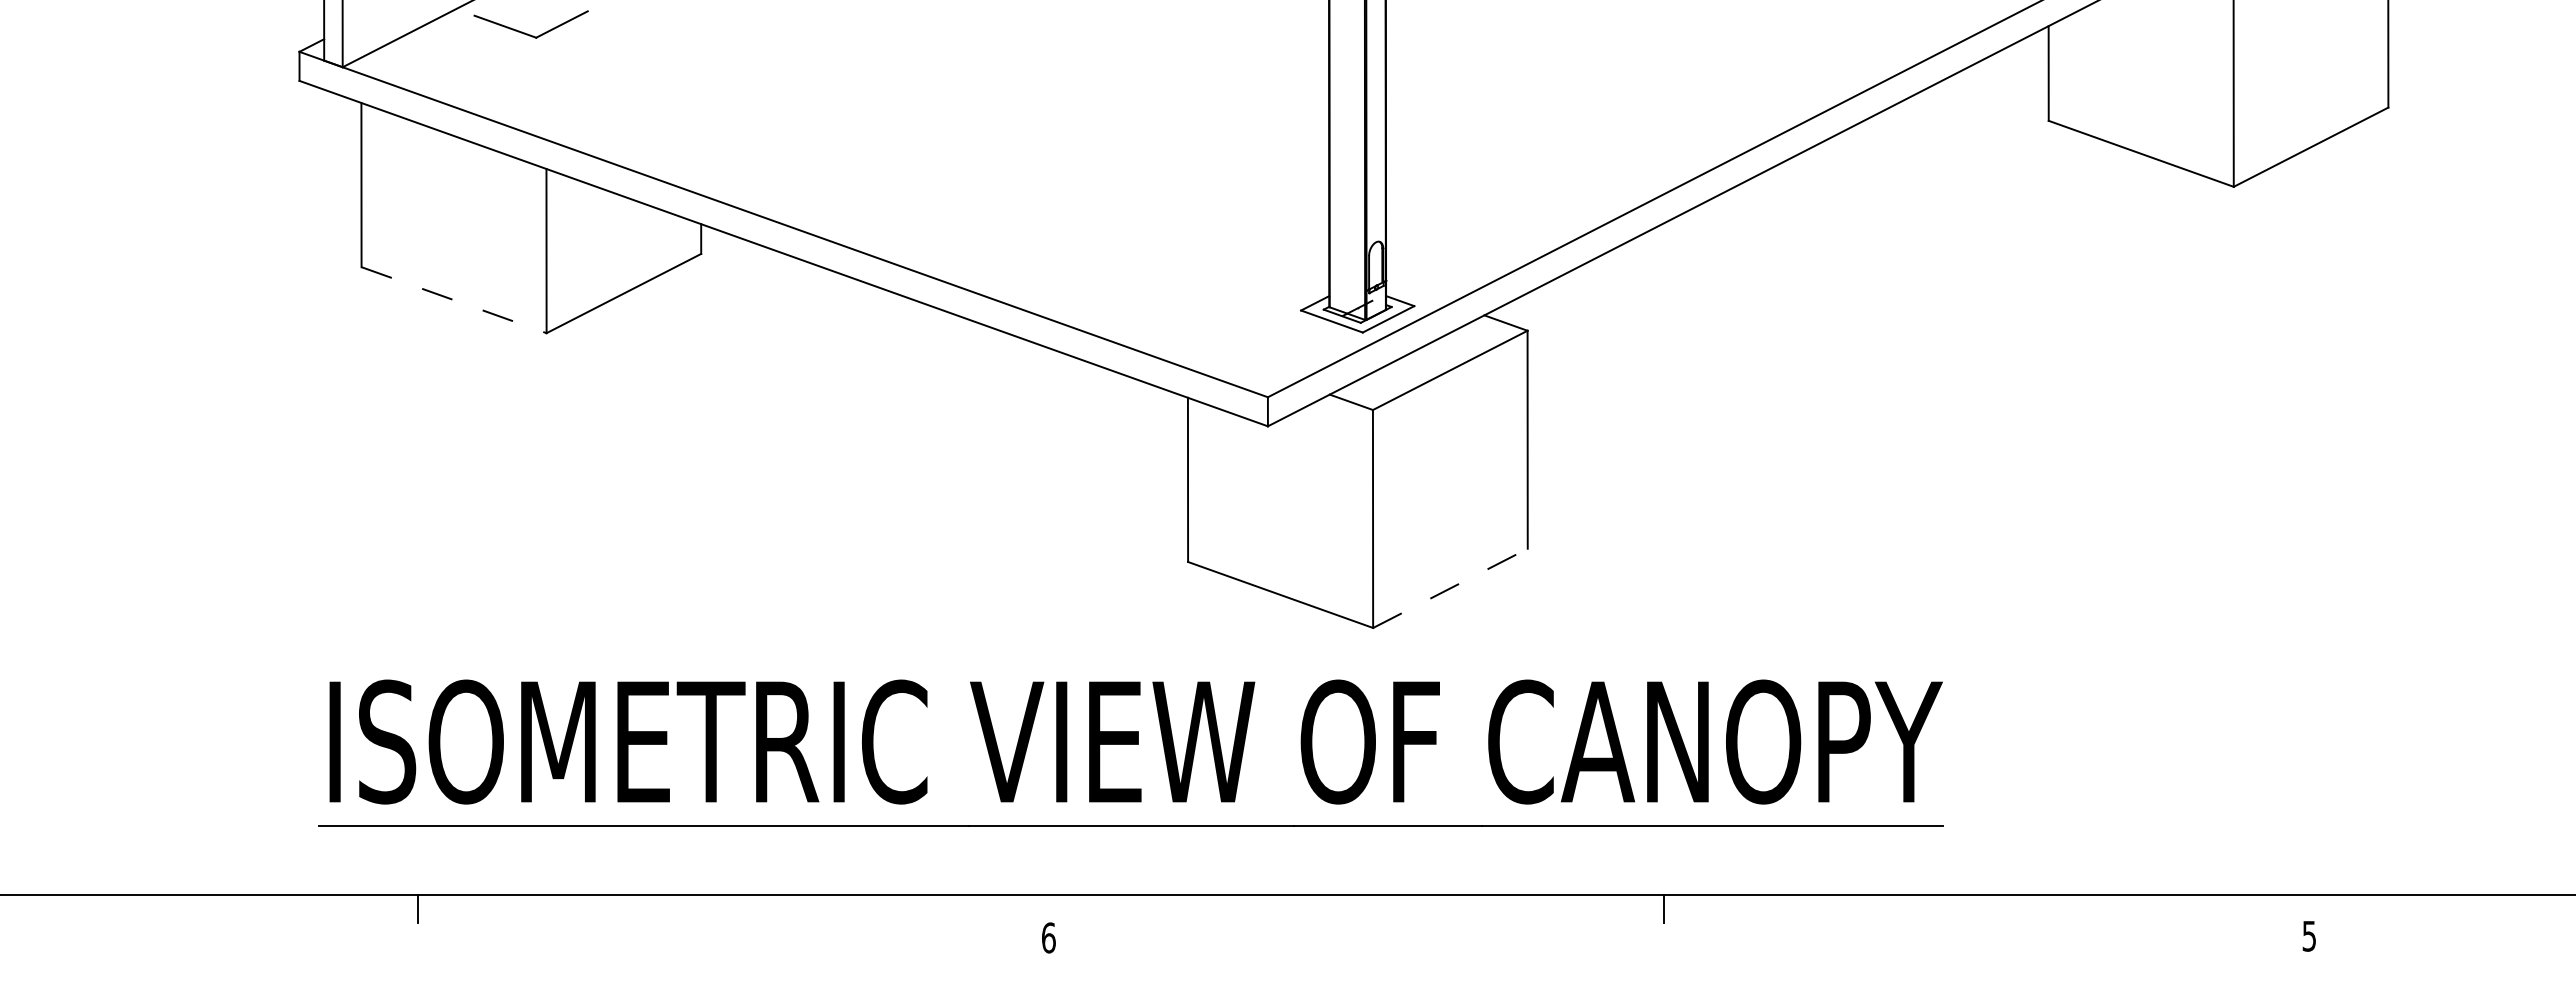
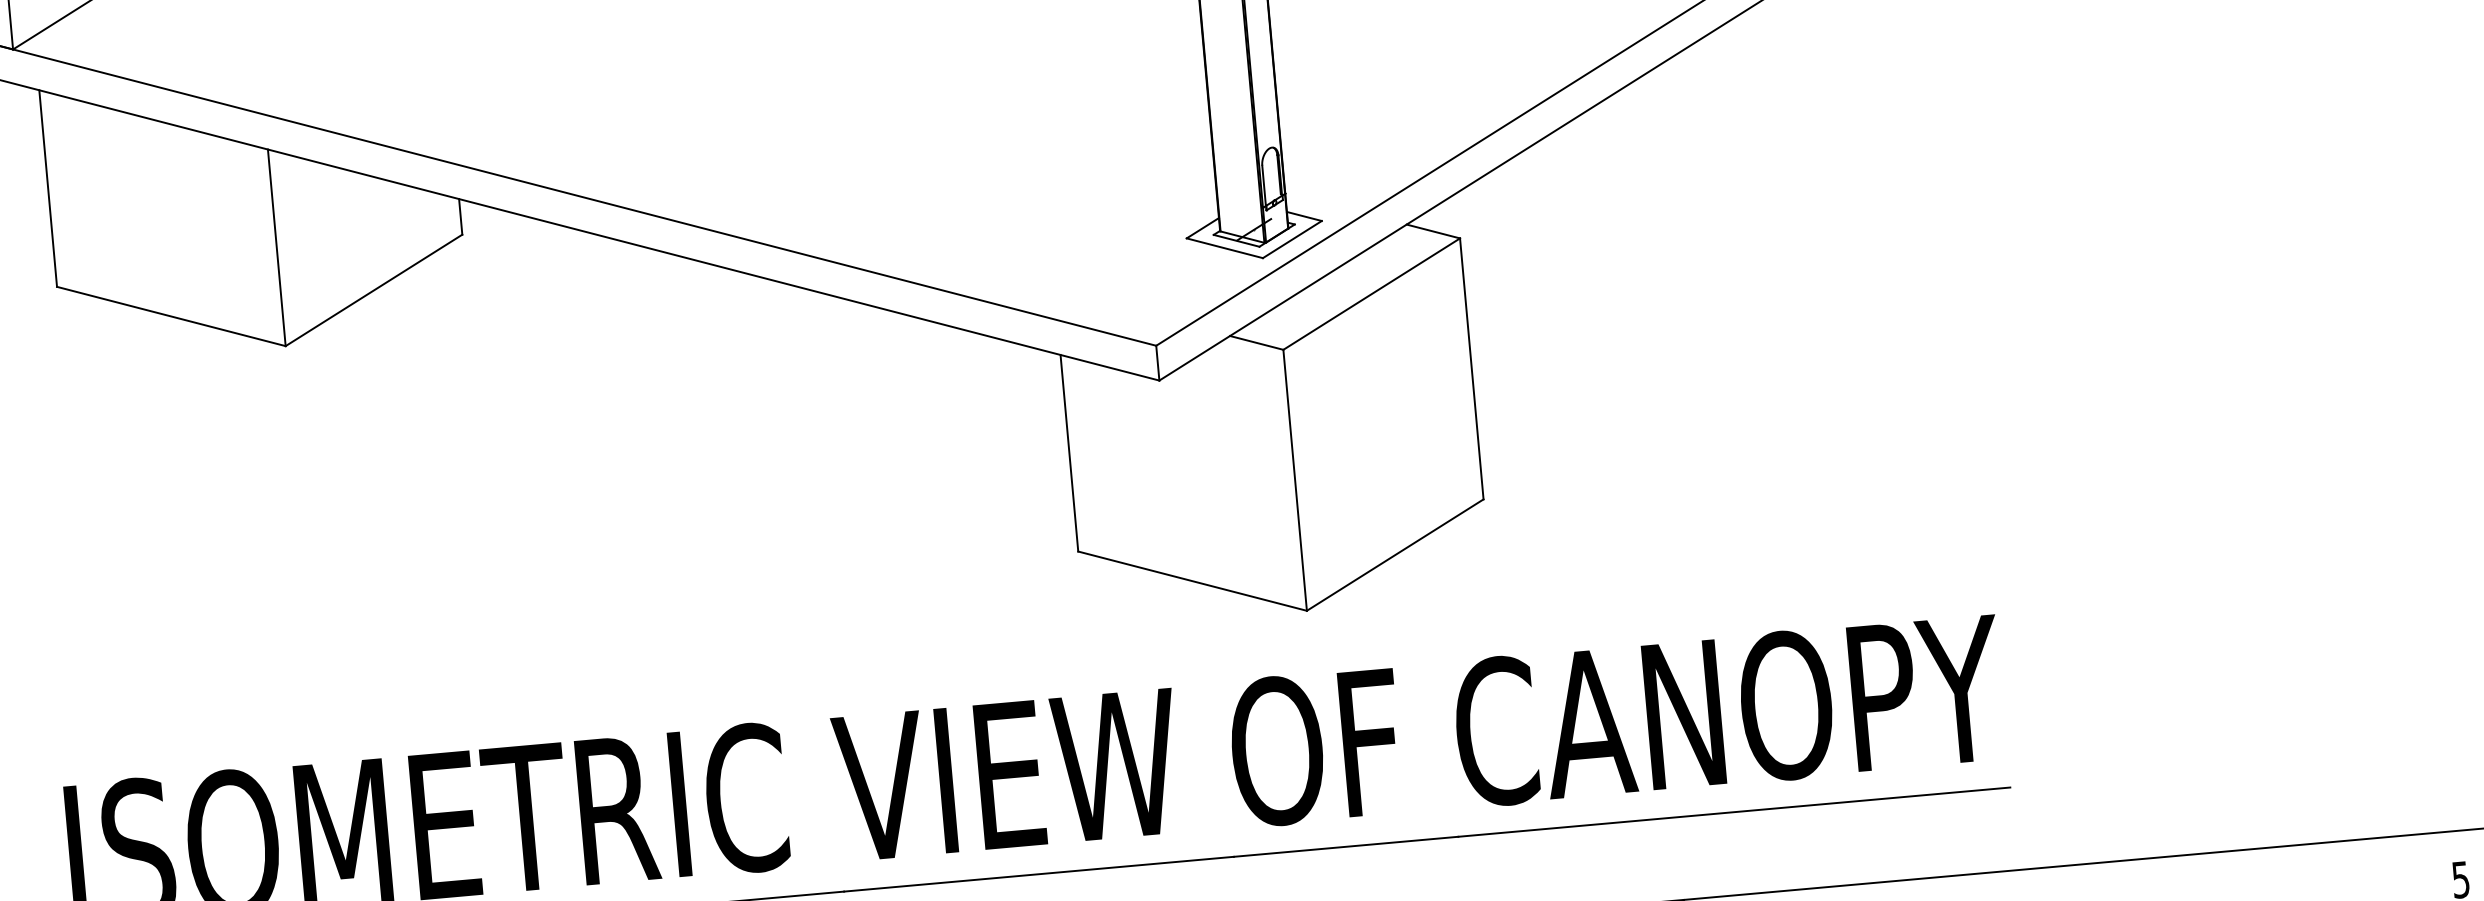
line: (454, 300) -> (171, 316), dashed -> solid
line: (1450, 588) -> (1395, 555), dashed -> solid

